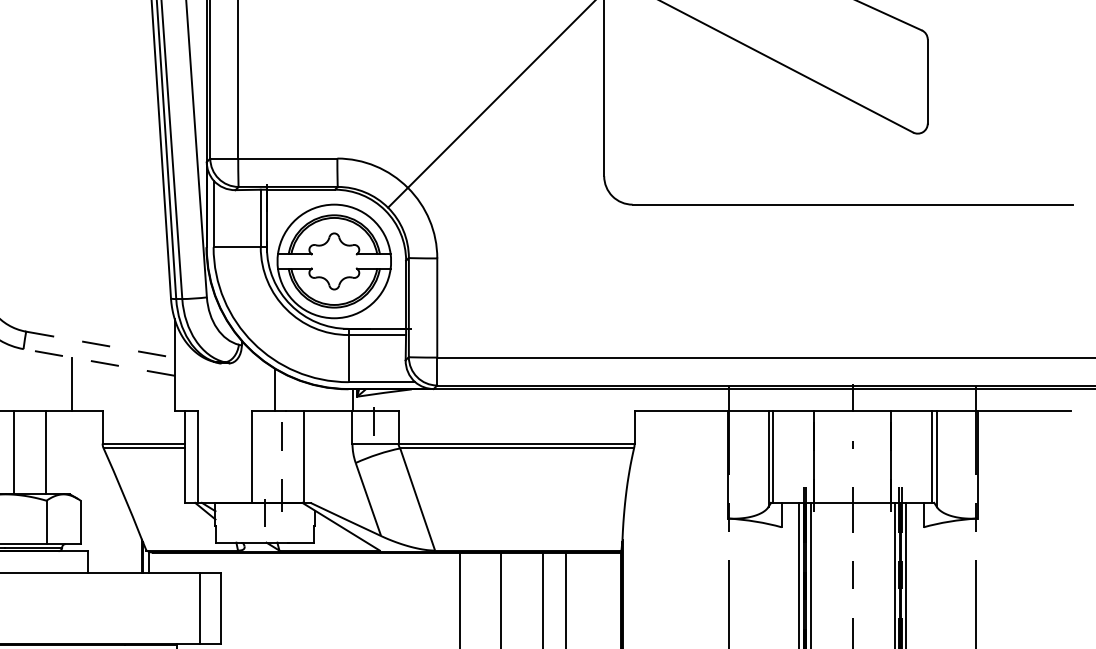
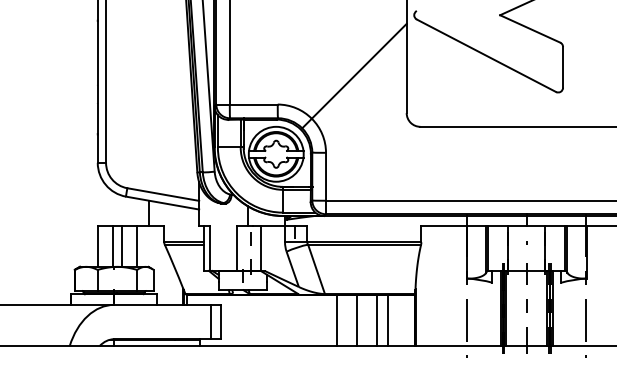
line: (101, 344) -> (163, 194), dashed -> solid
line: (98, 363) -> (162, 203), dashed -> solid

